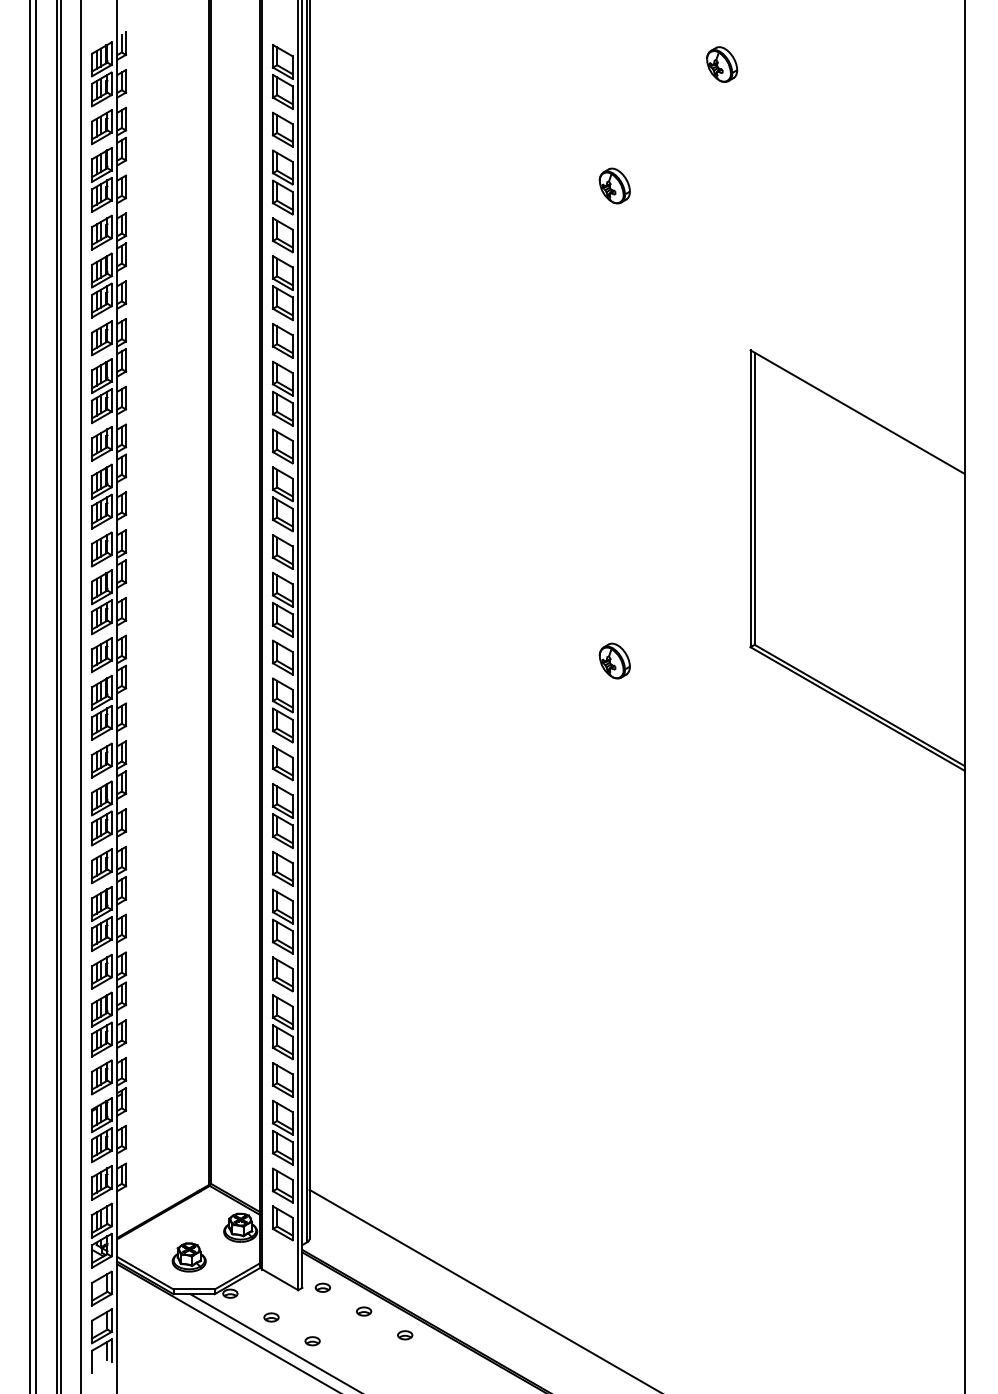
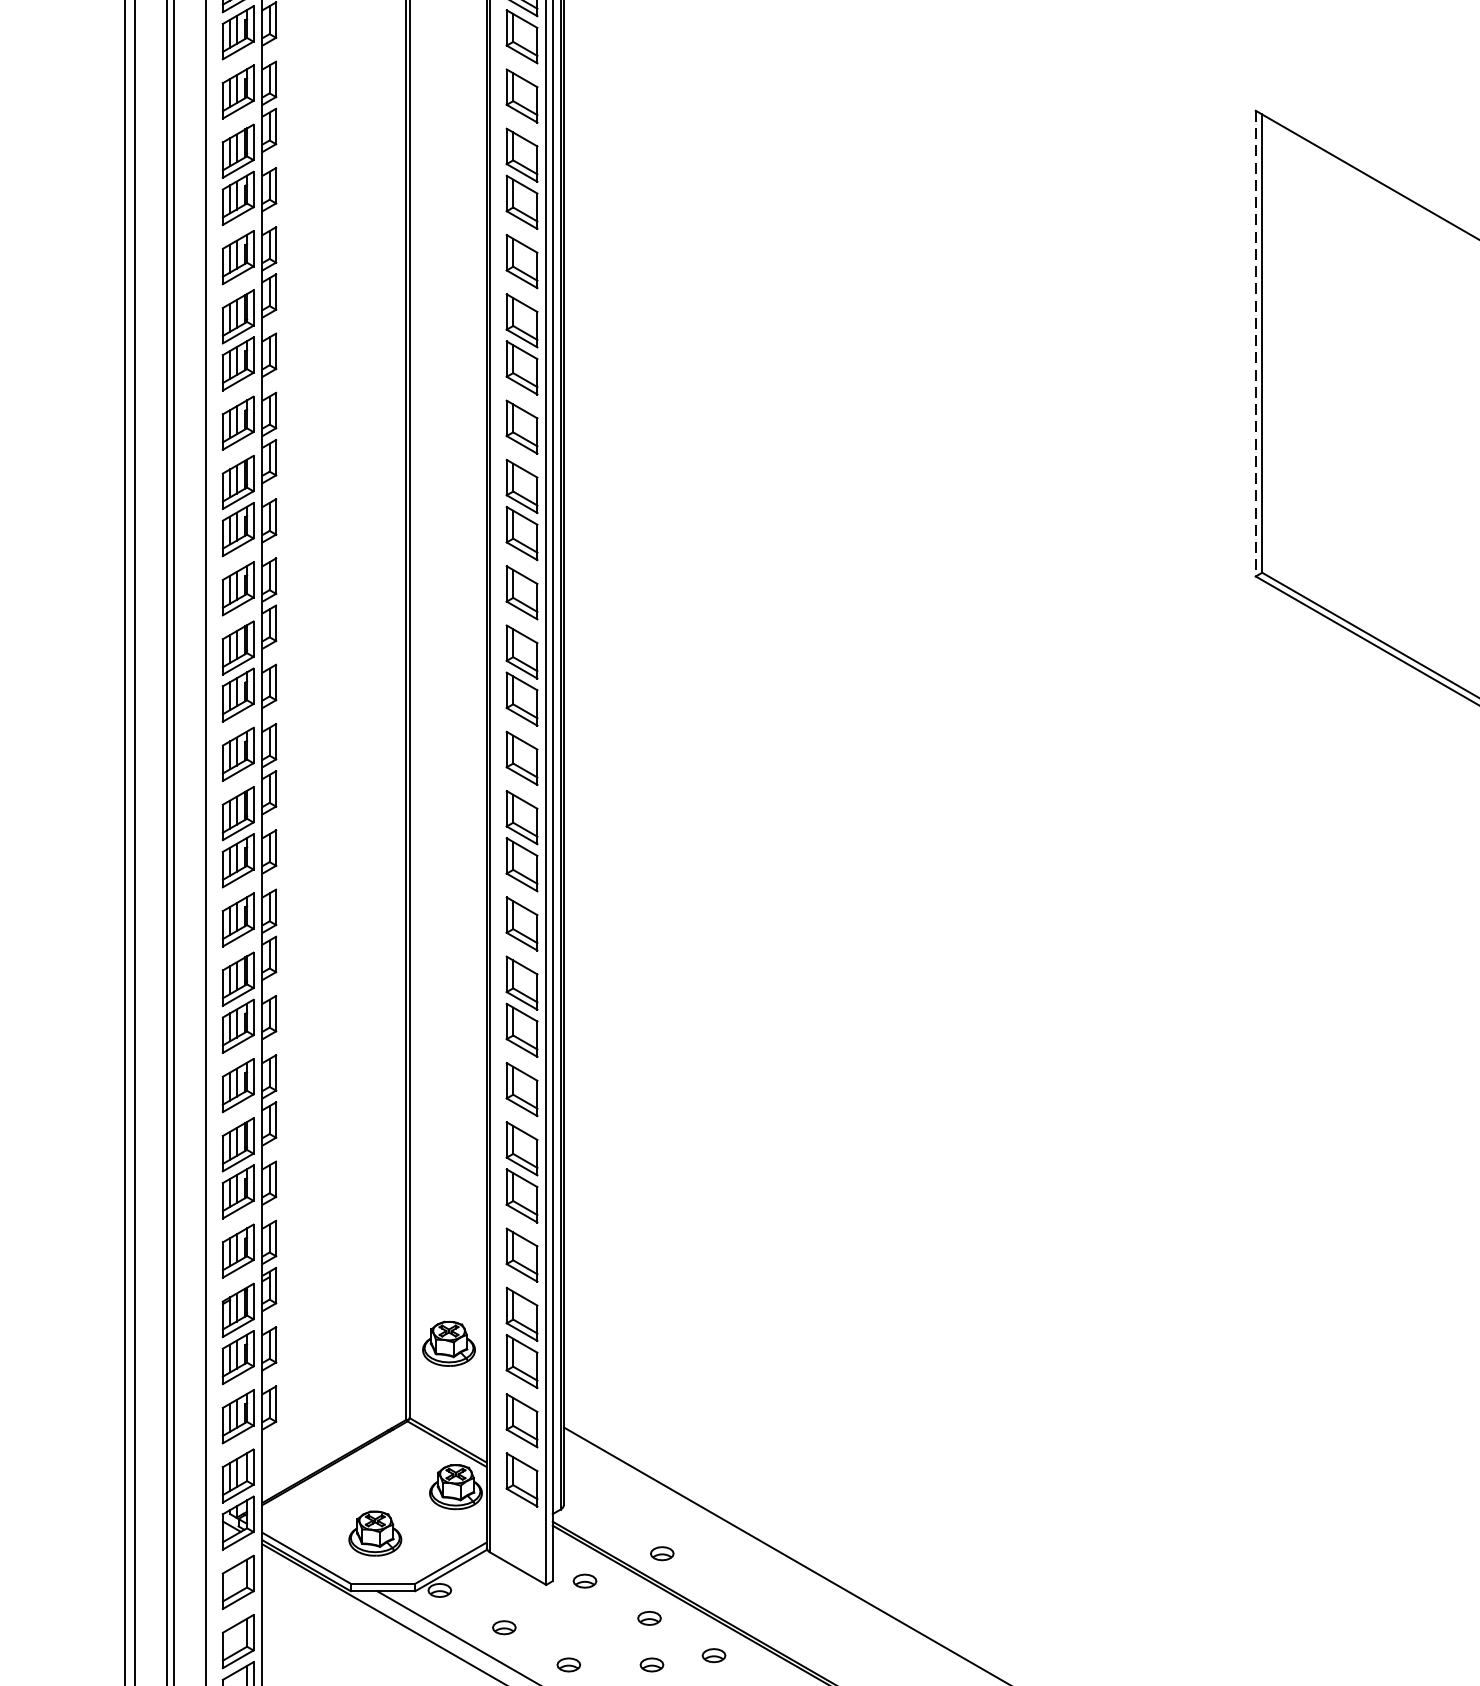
line: (750, 499) -> (1255, 344), solid -> dashed
part: (614, 660) -> (1042, 597), removed
part: (235, 1136) -> (447, 1343), added
part: (372, 1270) -> (662, 1554), added
part: (365, 1341) -> (651, 1665), added

